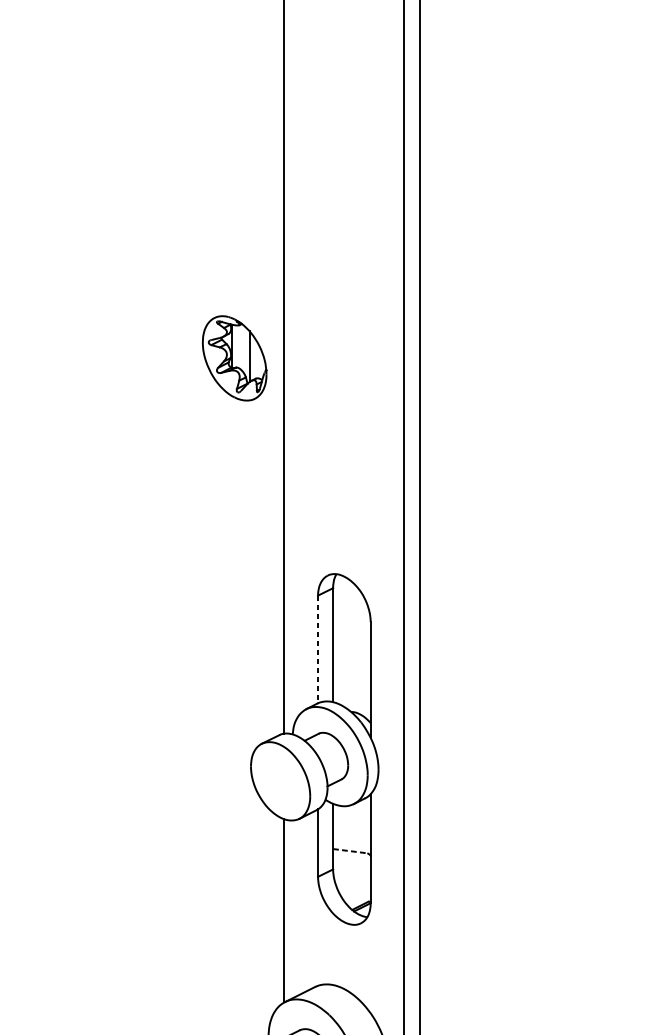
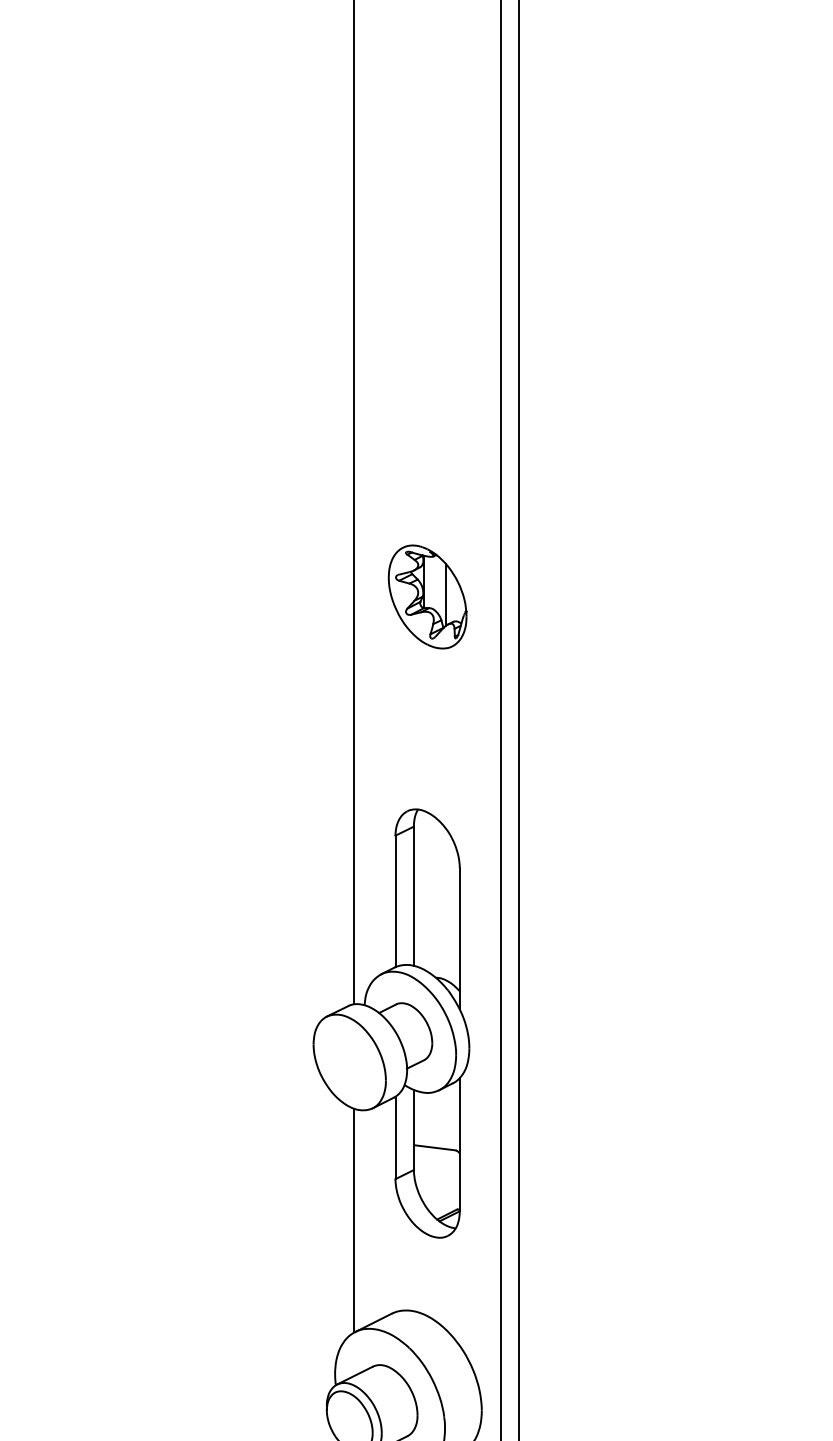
part: (234, 357) -> (427, 596), moved
line: (318, 649) -> (395, 901), dashed -> solid
line: (350, 850) -> (435, 1147), dashed -> solid

